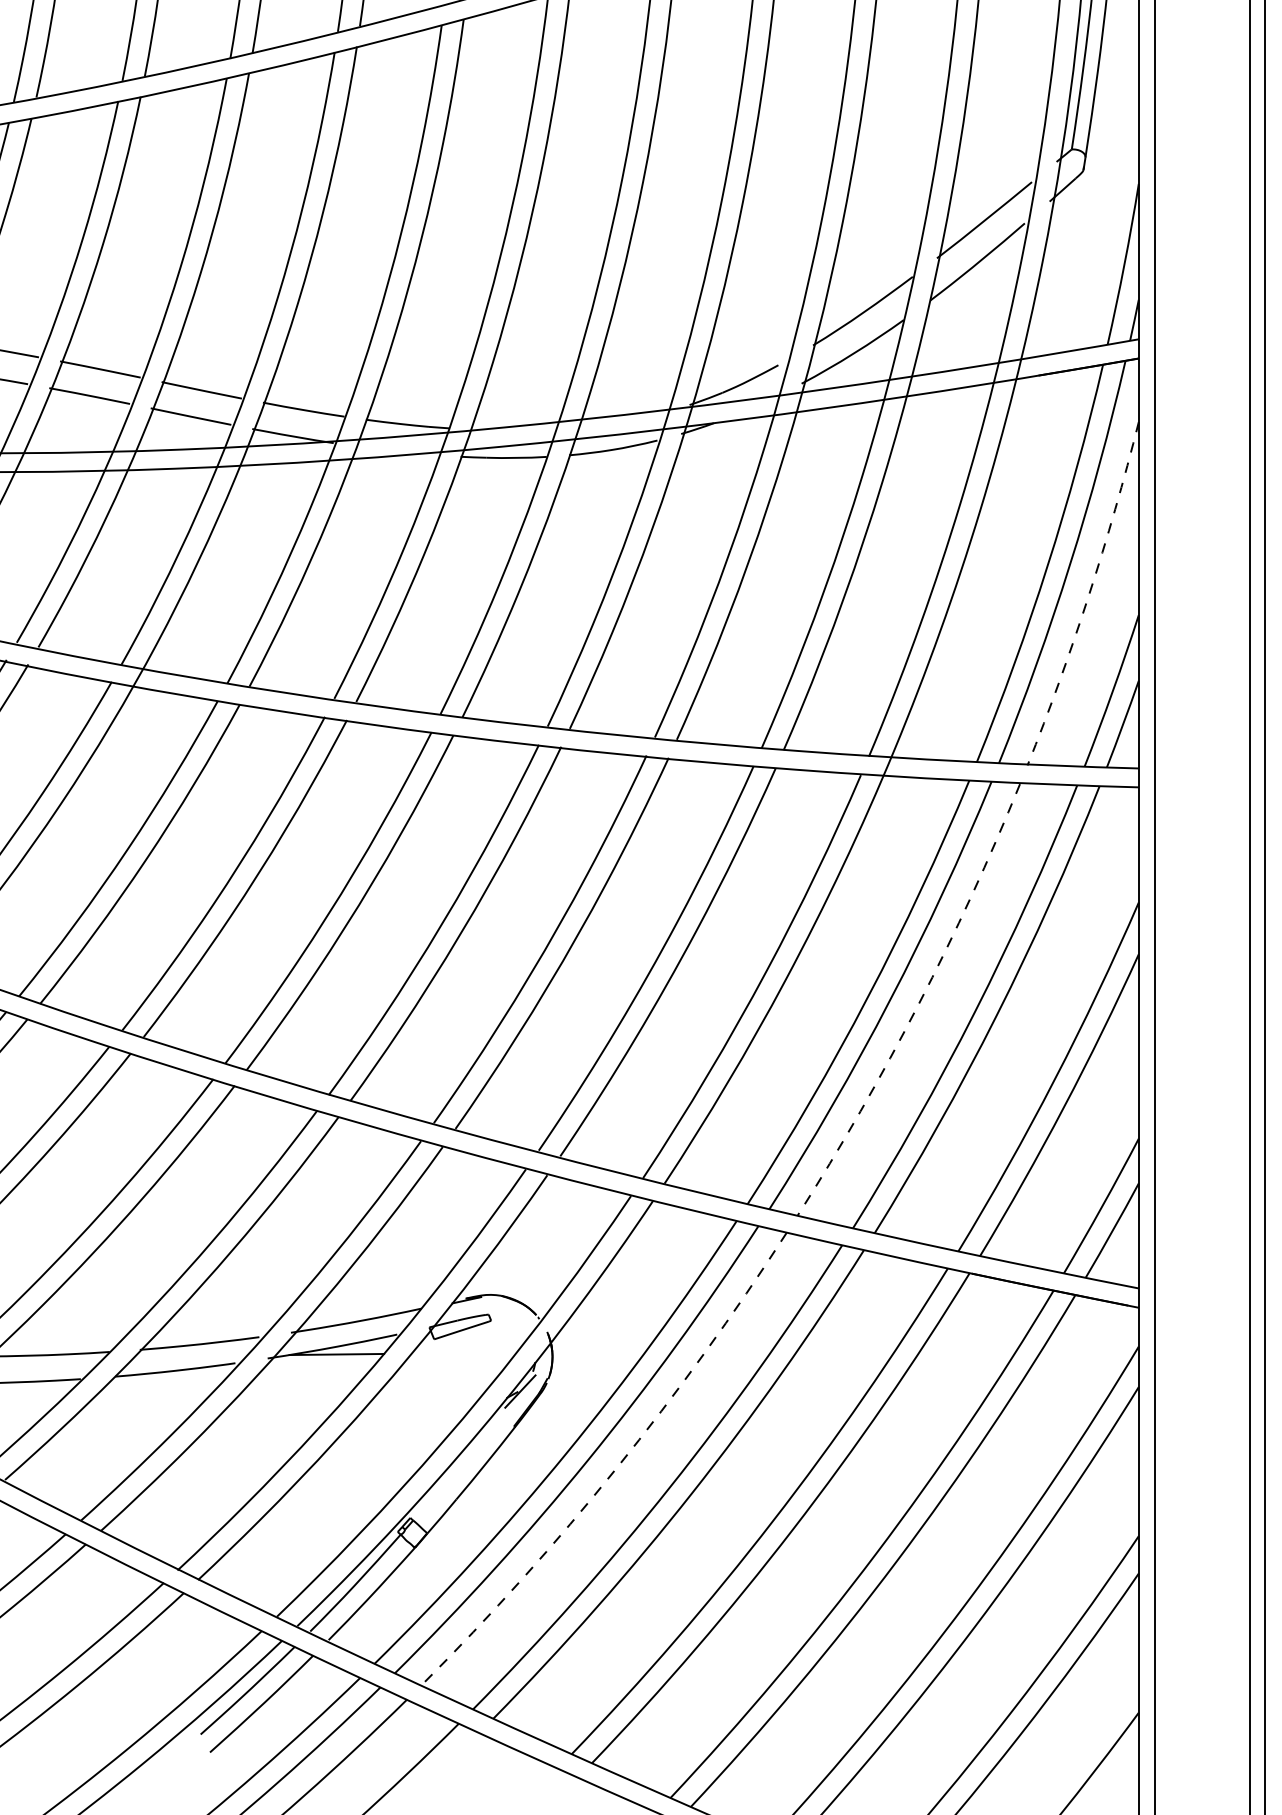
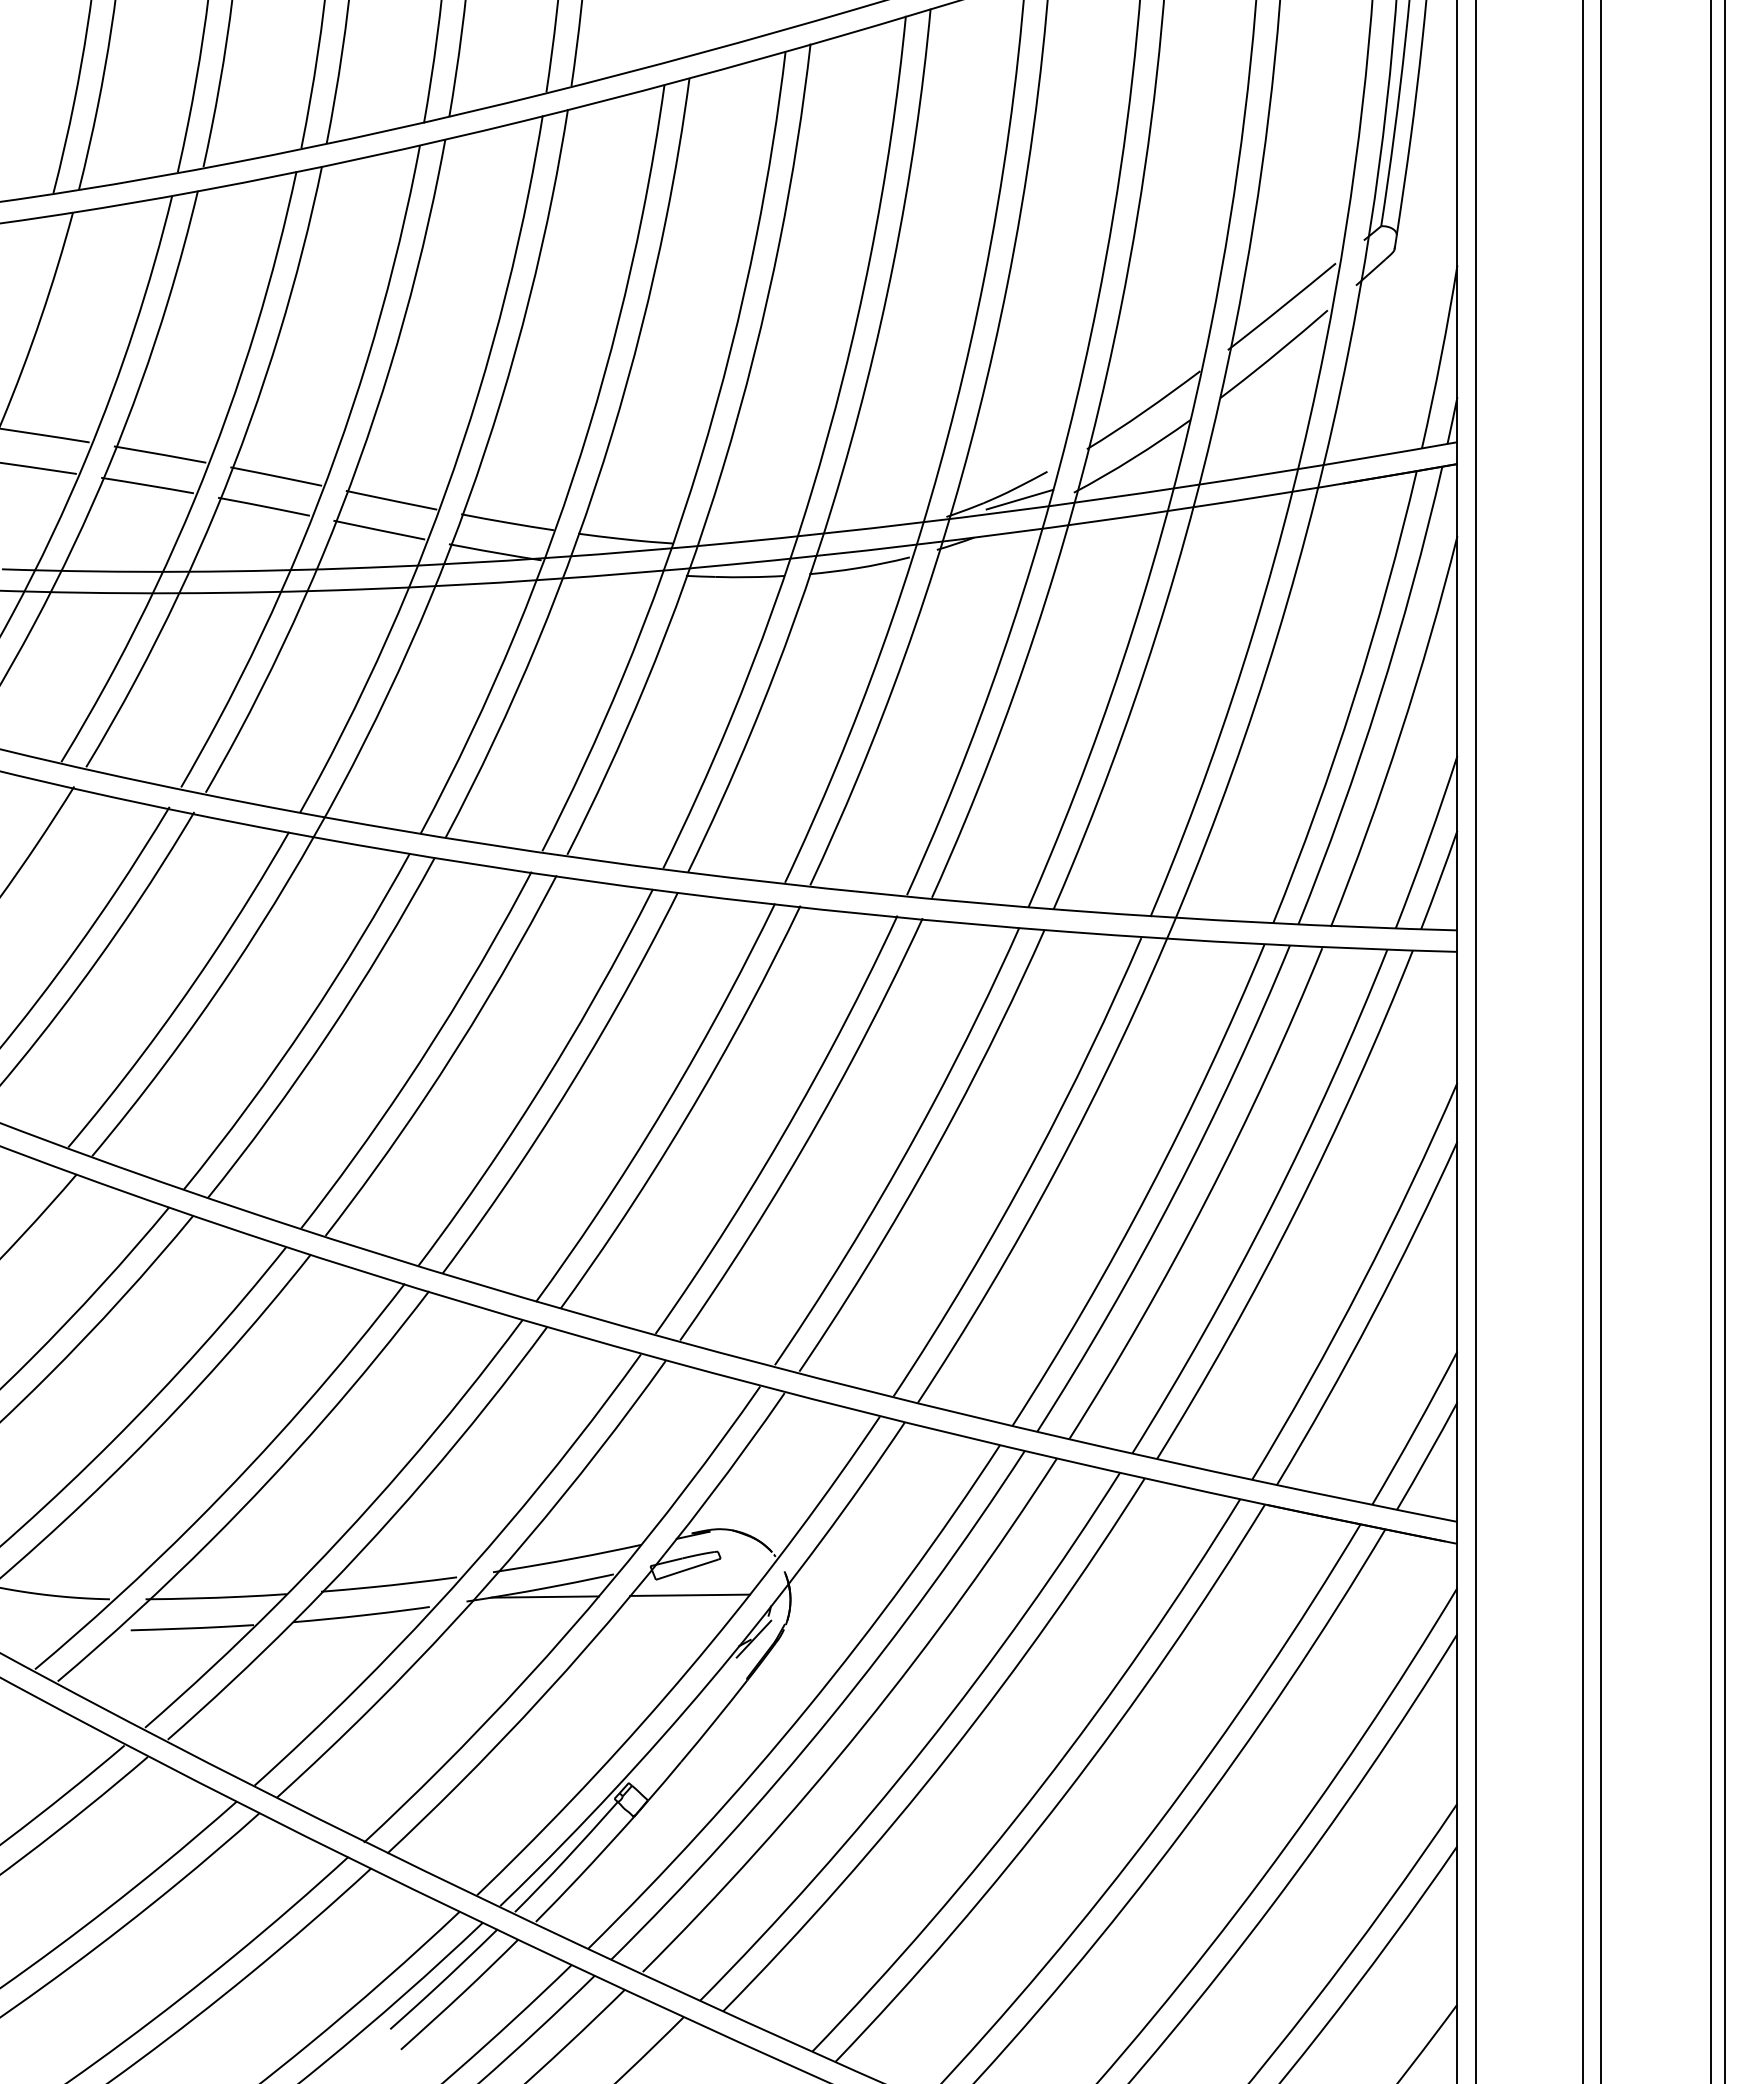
line: (753, 389) -> (1019, 499), added
arc: (1088, 595) -> (1400, 733), dashed -> solid
arc: (918, 1005) -> (1206, 1199), dashed -> solid
line: (463, 1352) -> (689, 1594), added
arc: (616, 1468) -> (863, 1726), dashed -> solid

